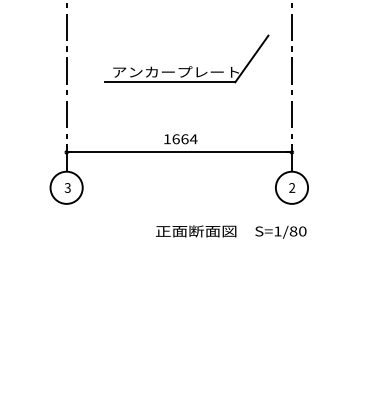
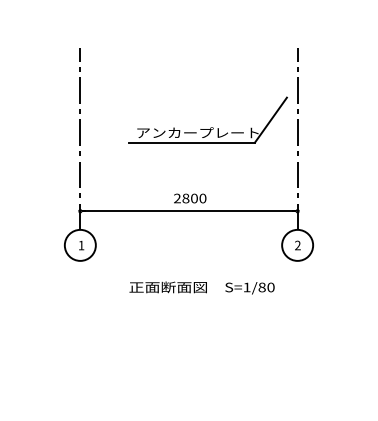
part: (189, 66) -> (210, 127), moved
text: (180, 139) -> (190, 198), 1664 -> 2800
text: (67, 187) -> (81, 245), 3 -> 1
text: (230, 231) -> (201, 287), moved

